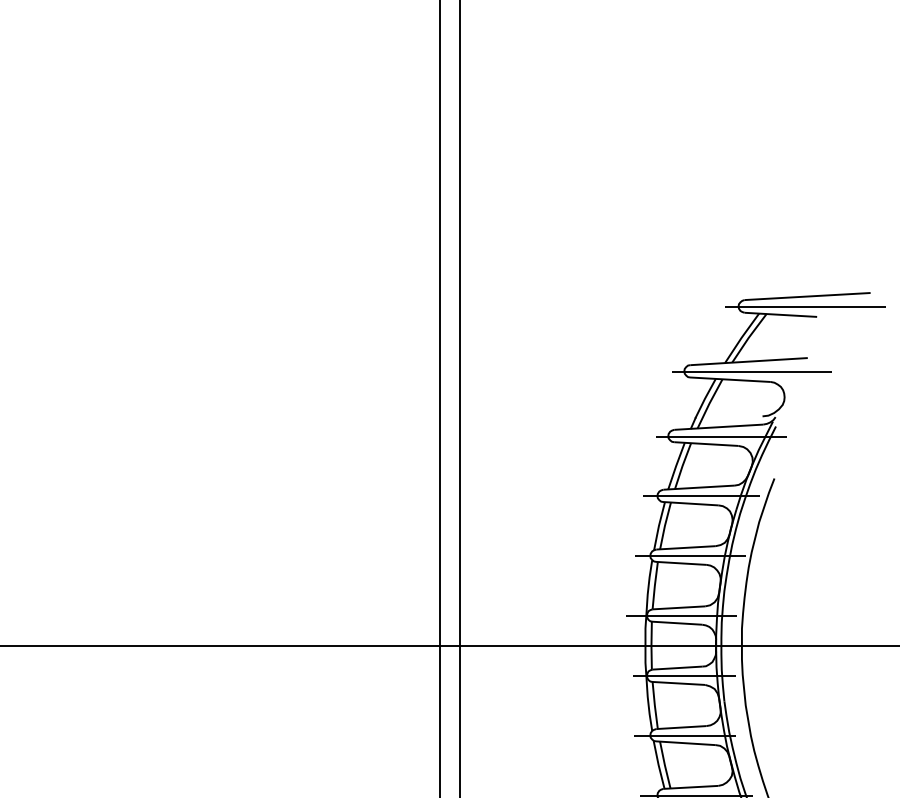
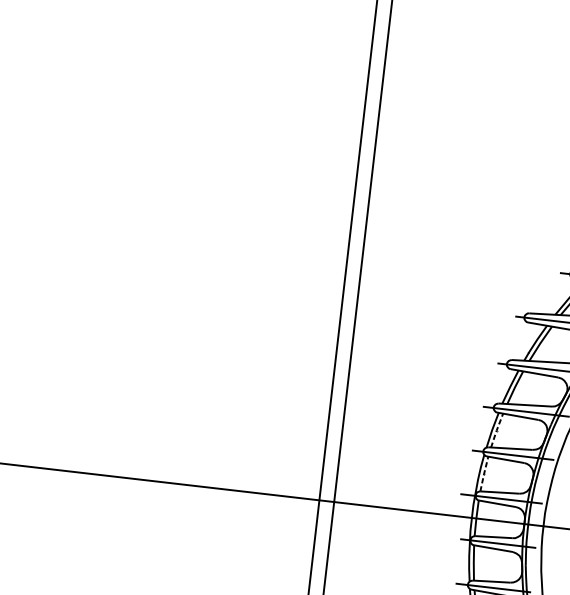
line: (664, 525) -> (496, 430), solid -> dashed
line: (654, 585) -> (483, 473), solid -> dashed

